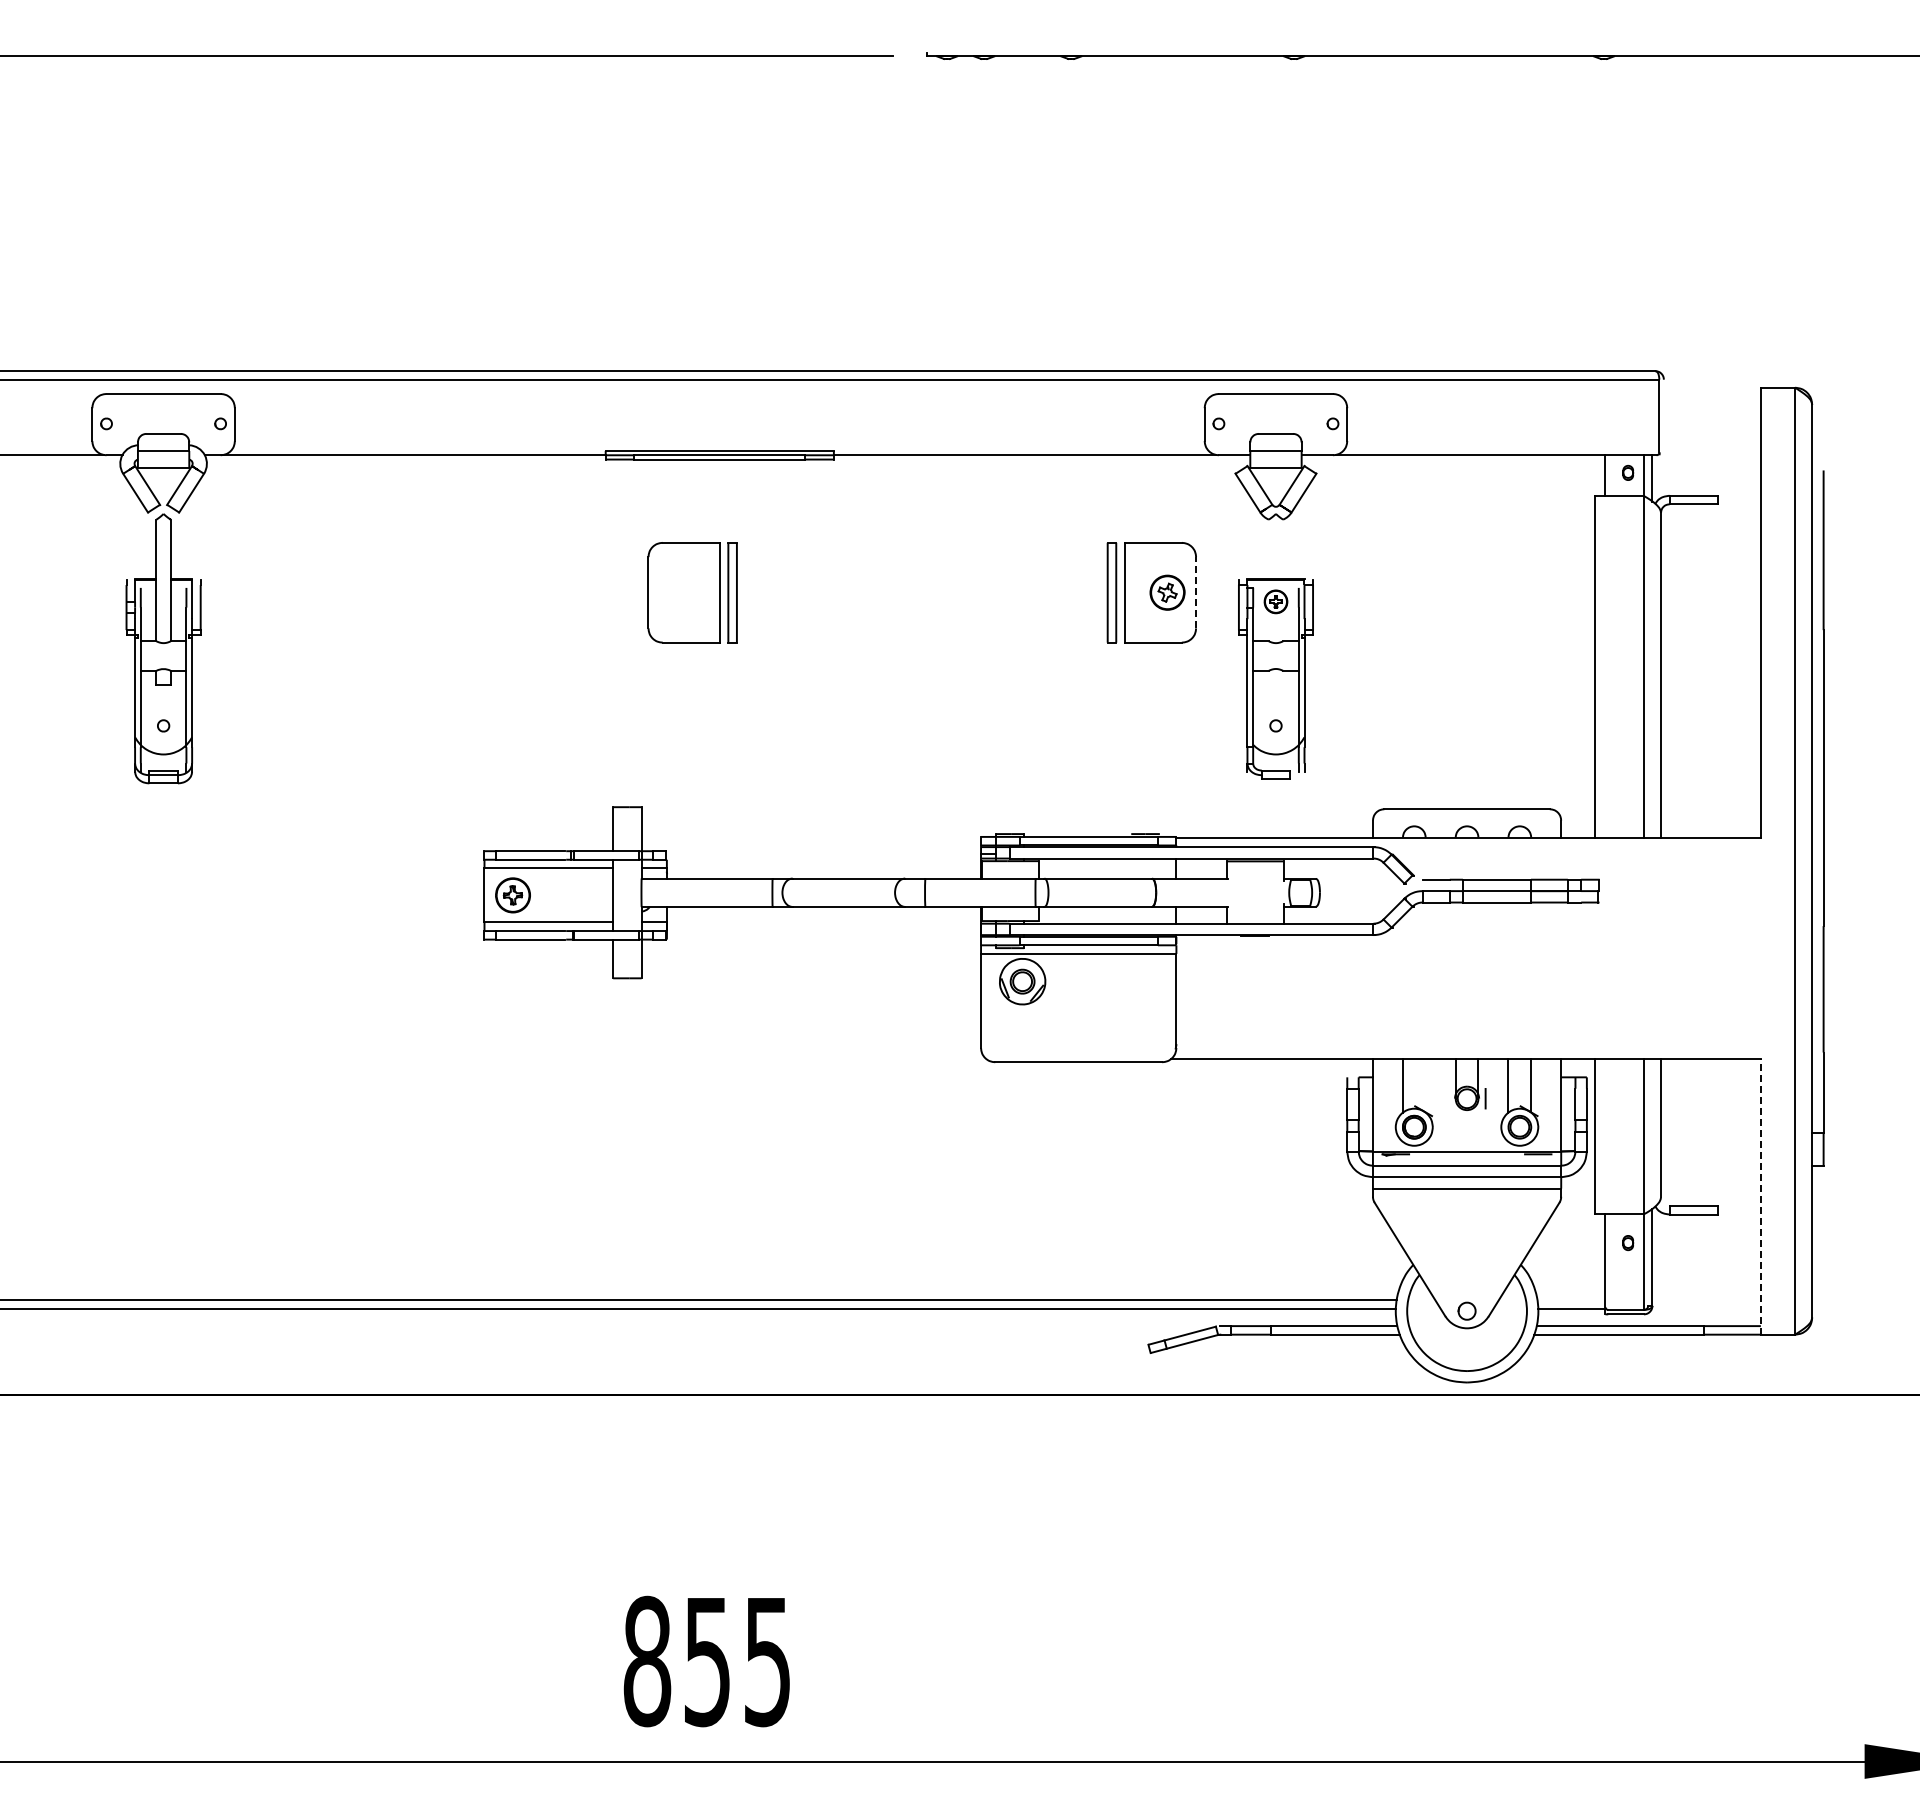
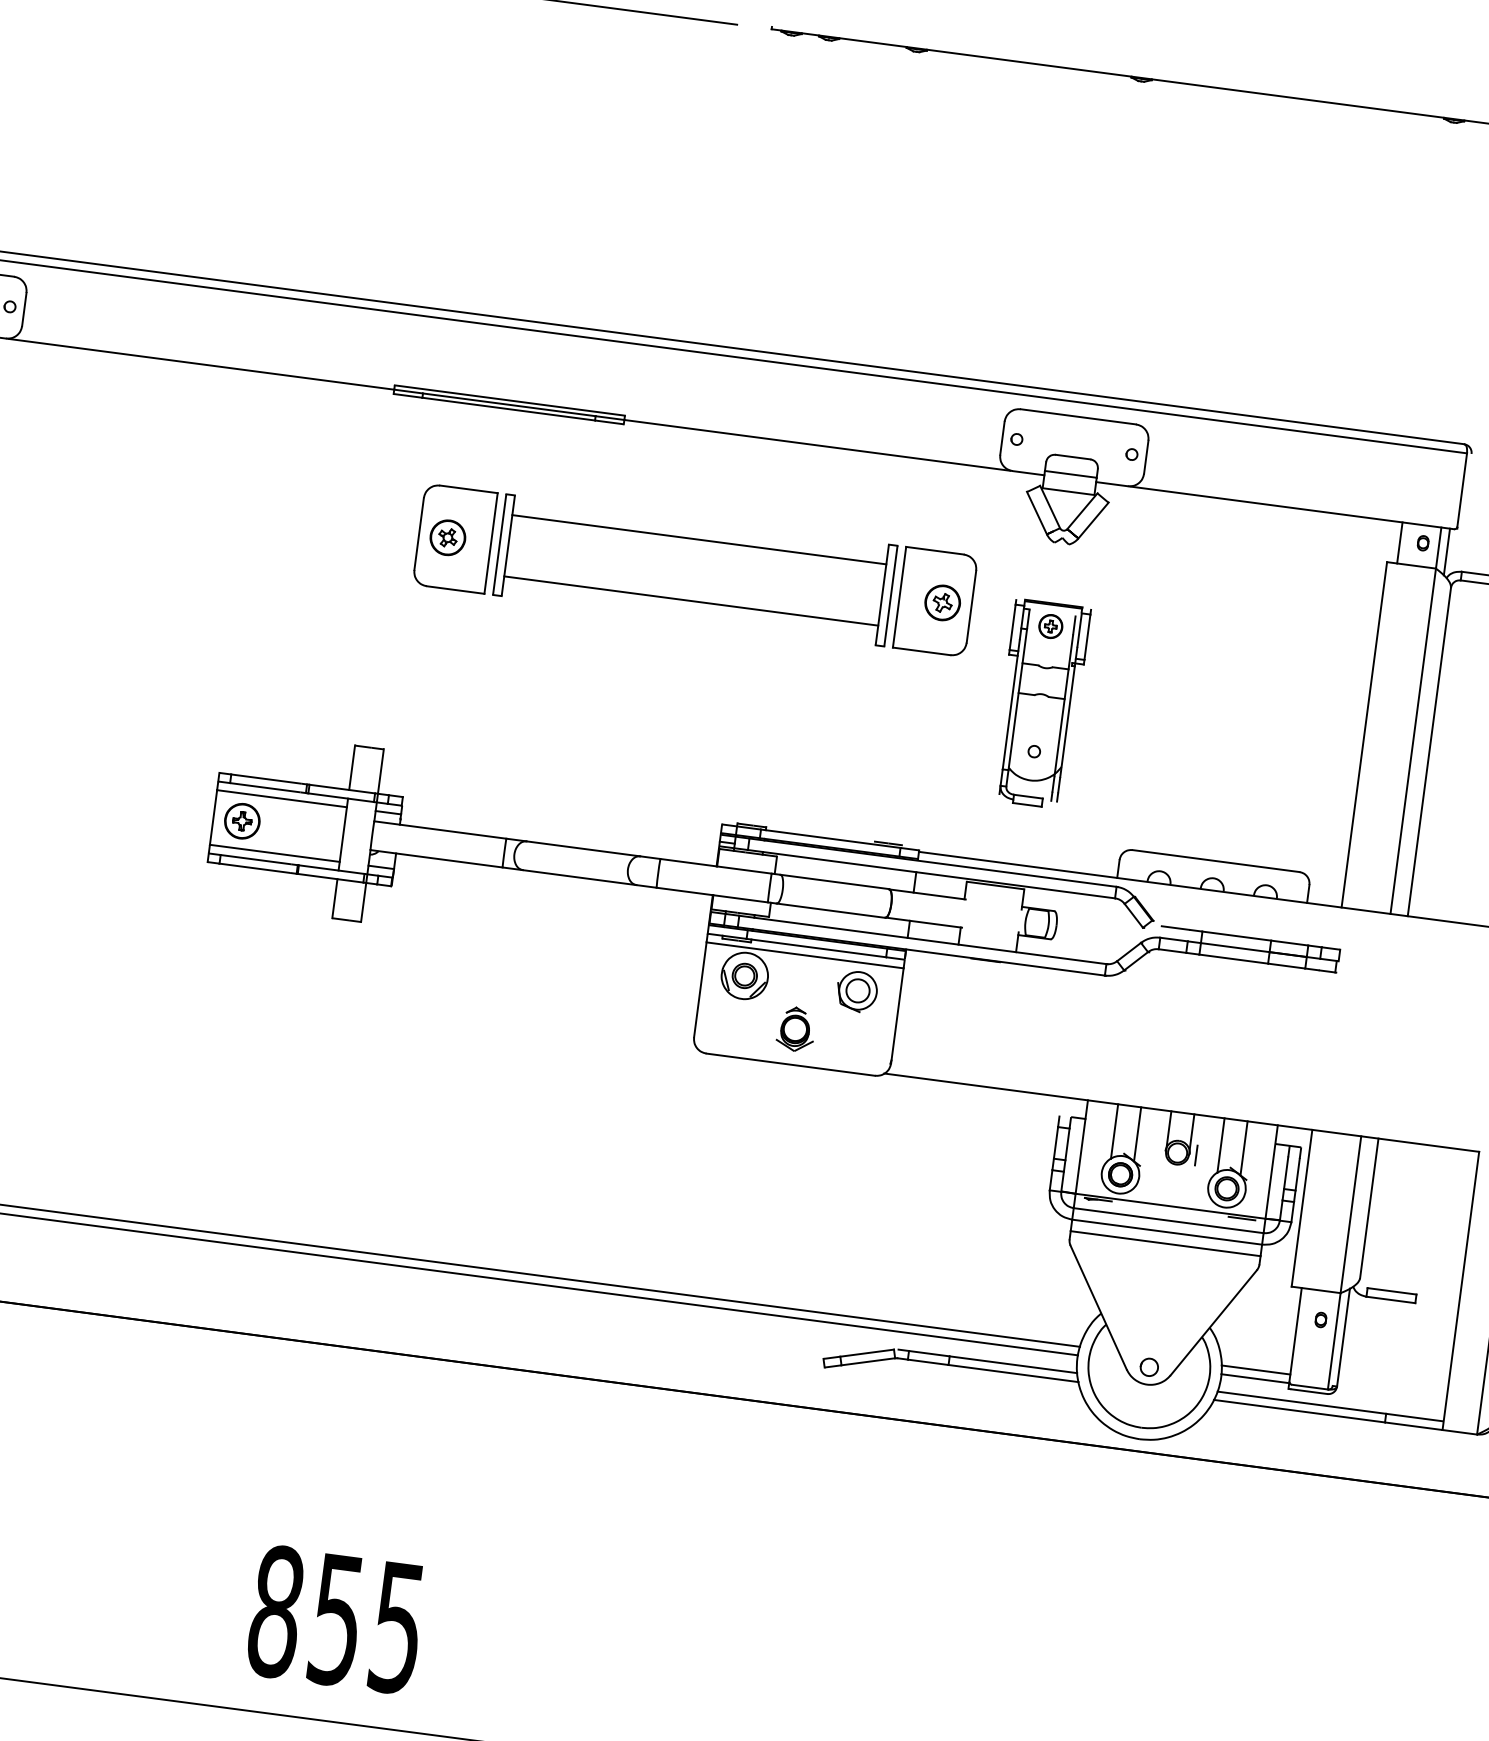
line: (921, 562) -> (698, 539), added
part: (676, 592) -> (447, 537), added
line: (1196, 592) -> (971, 606), dashed -> solid
line: (921, 623) -> (690, 601), added
part: (1133, 982) -> (856, 991), added
part: (1079, 1026) -> (796, 1028), added
line: (1425, 1085) -> (1137, 1134), added
line: (1760, 1196) -> (1460, 1290), dashed -> solid
line: (1571, 1300) -> (1256, 1370), added

